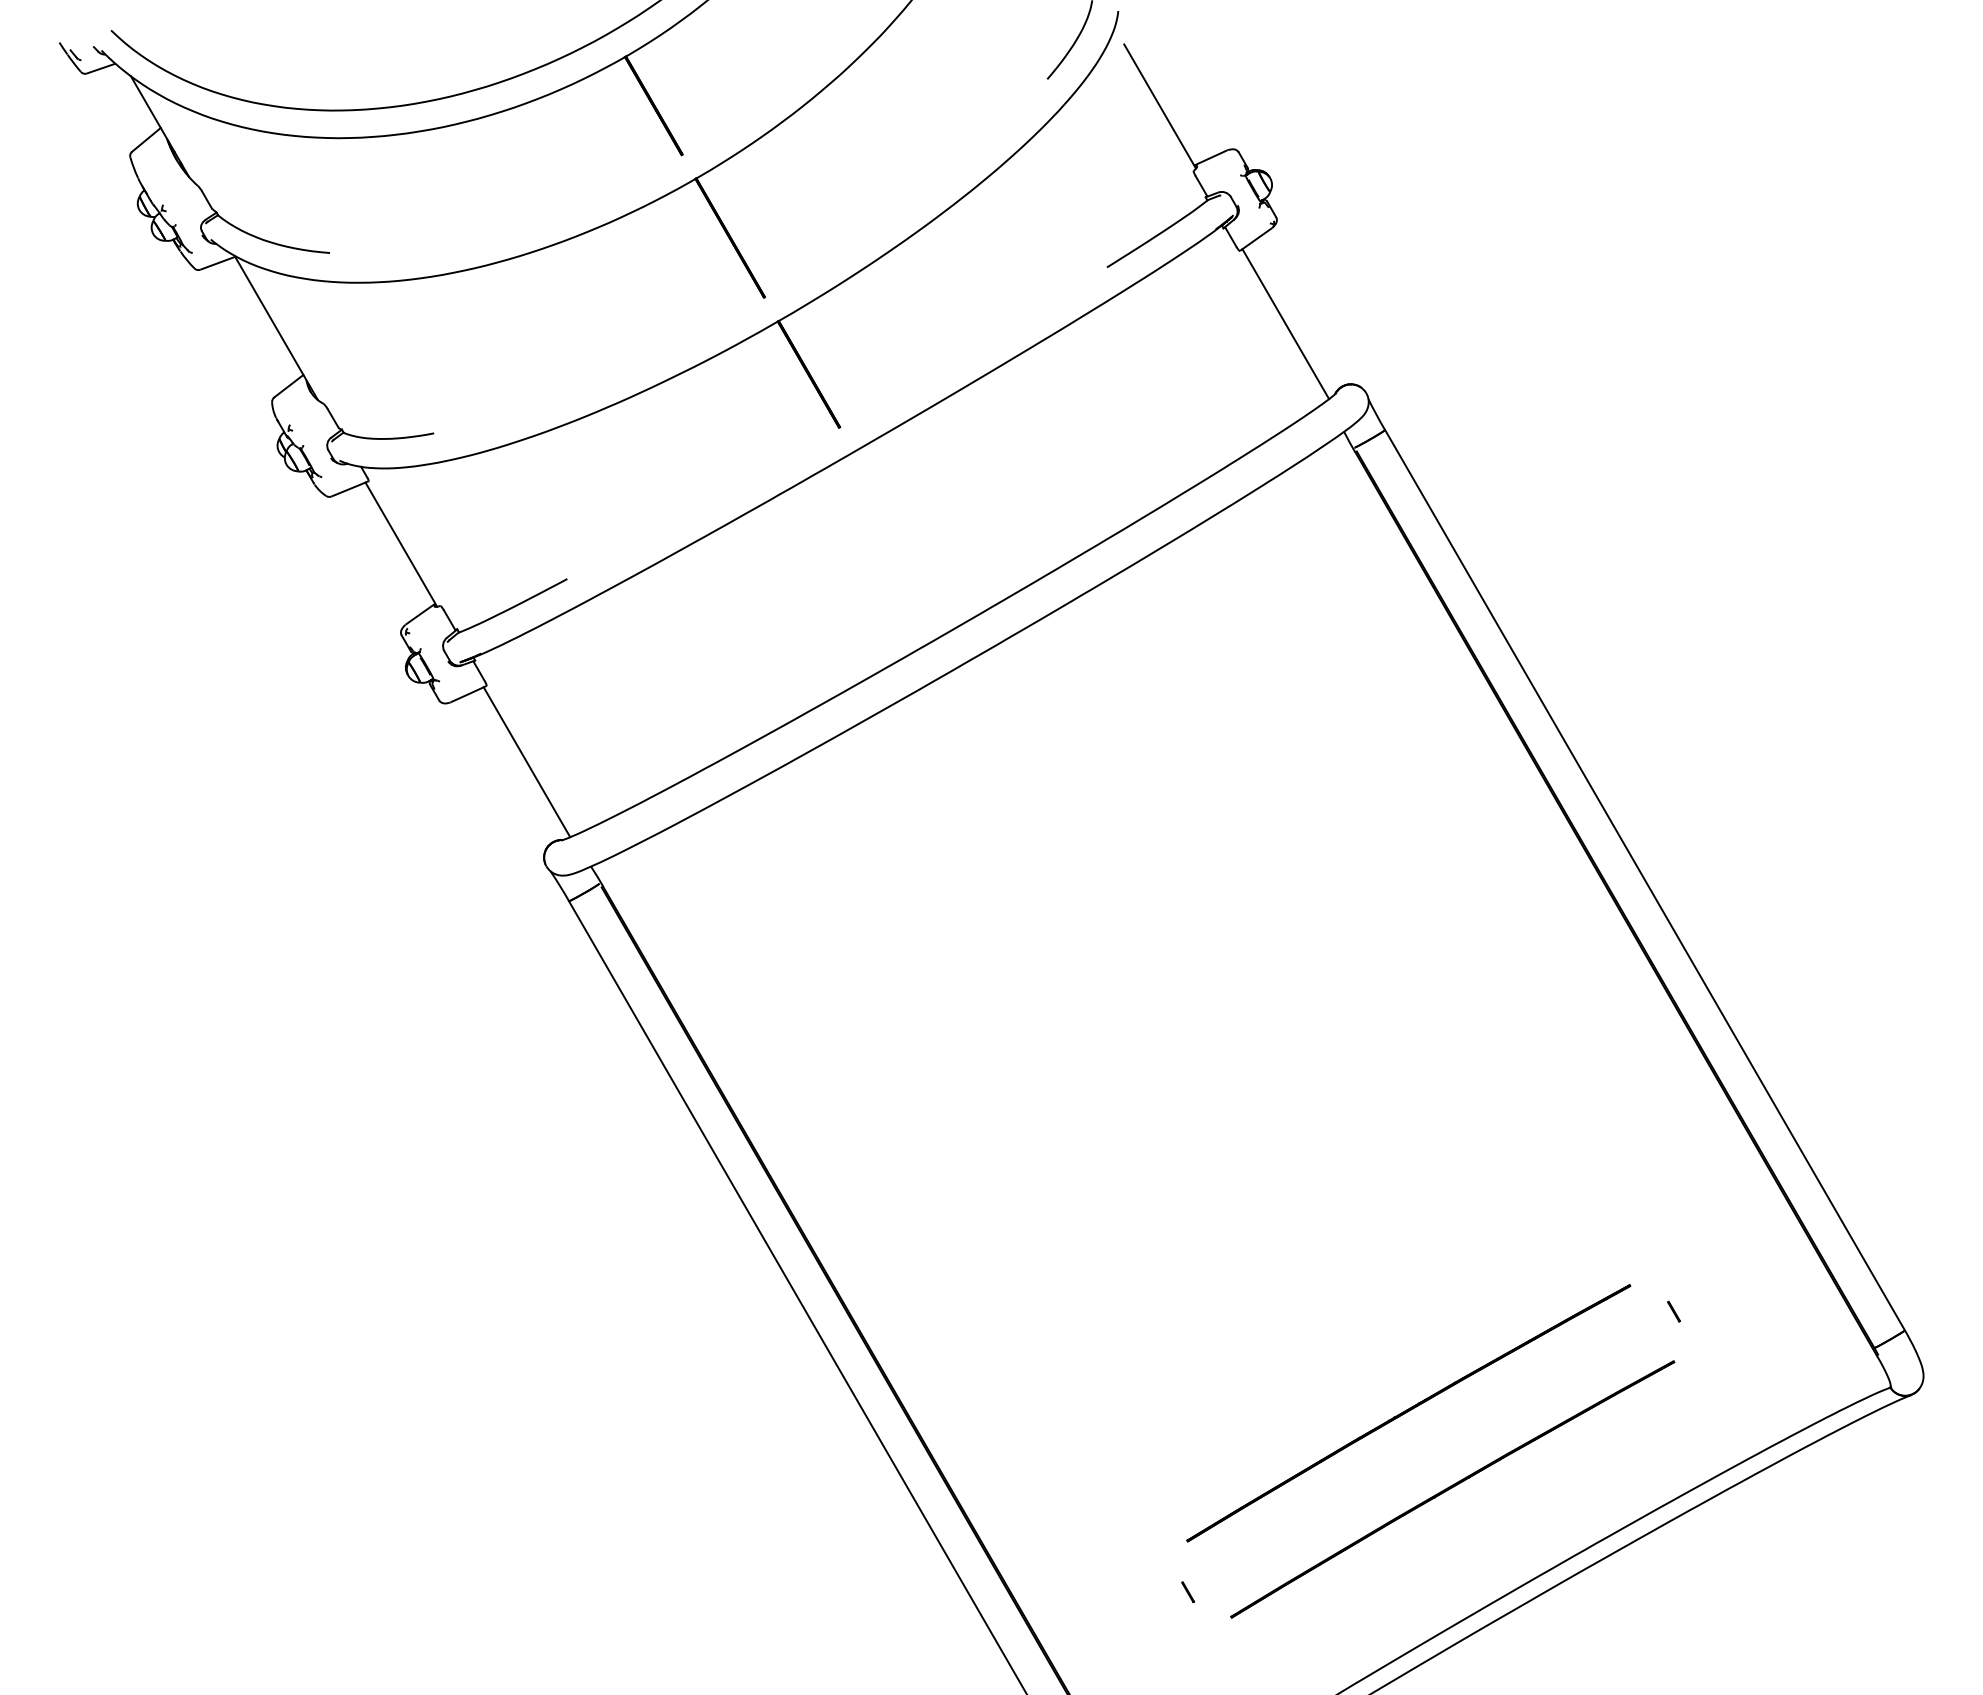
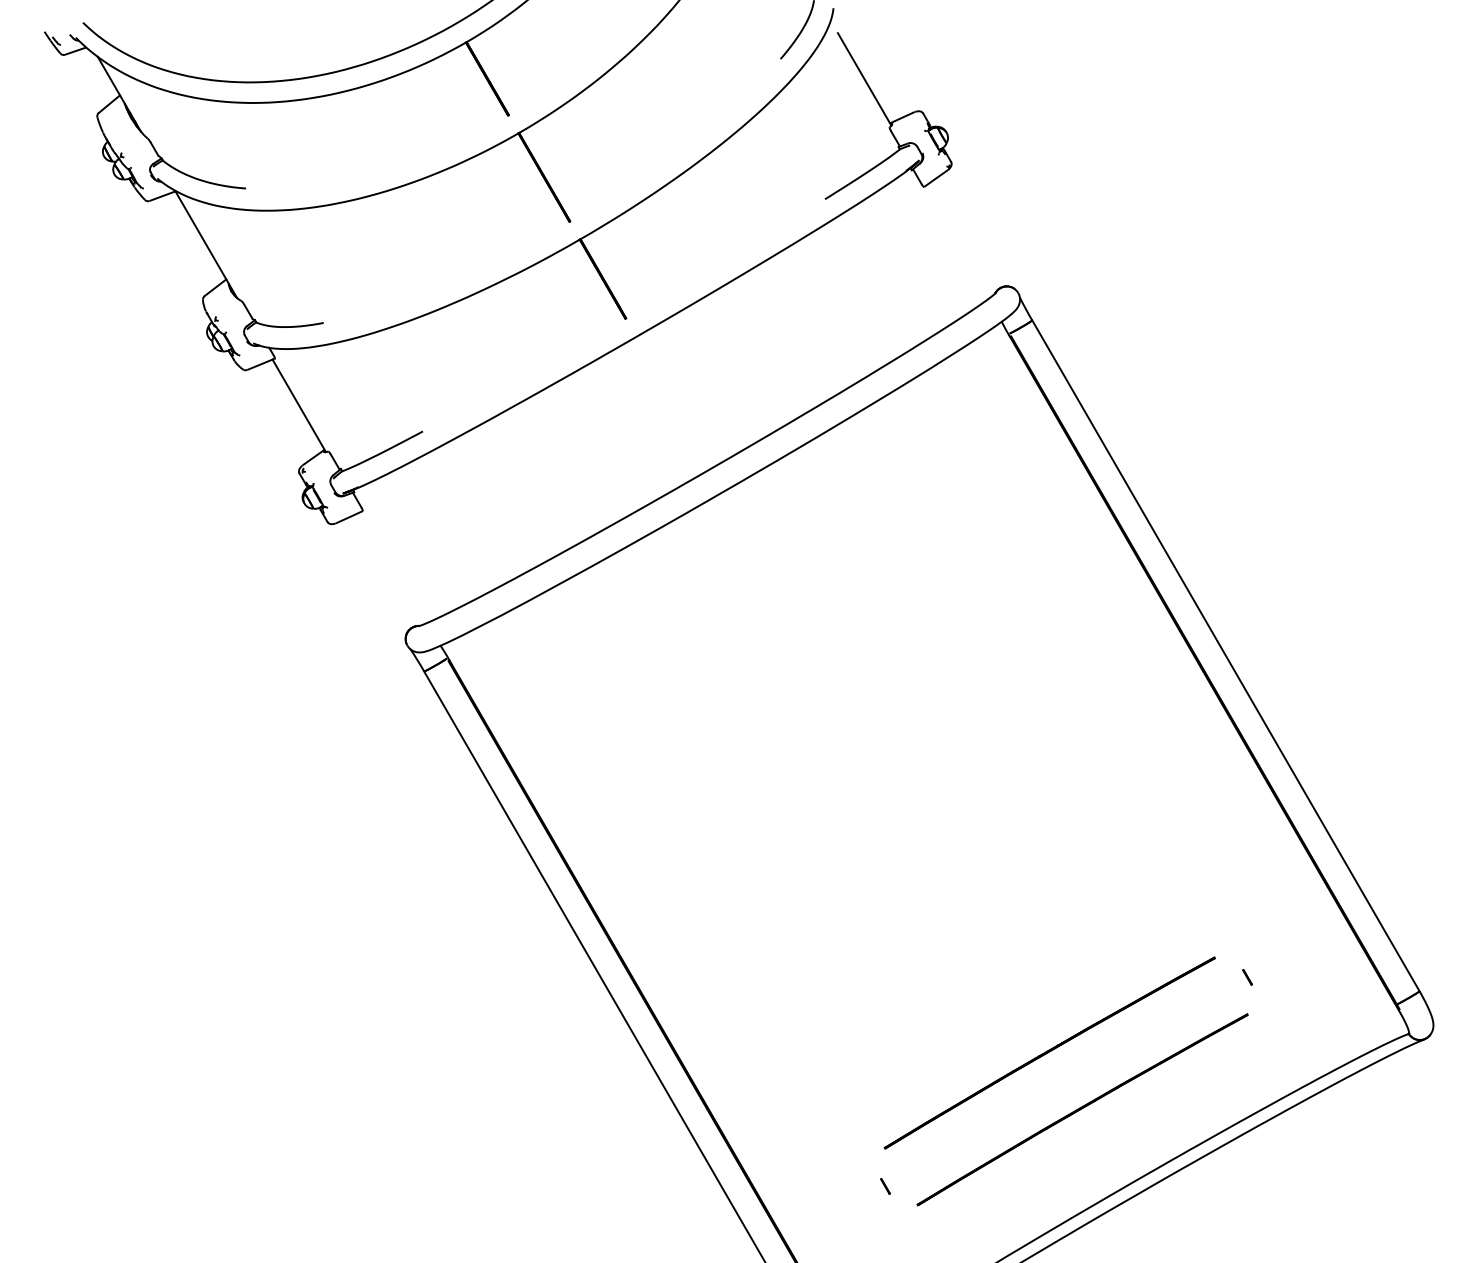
line: (1285, 324) -> (958, 241), removed
line: (526, 762) -> (392, 568), removed

